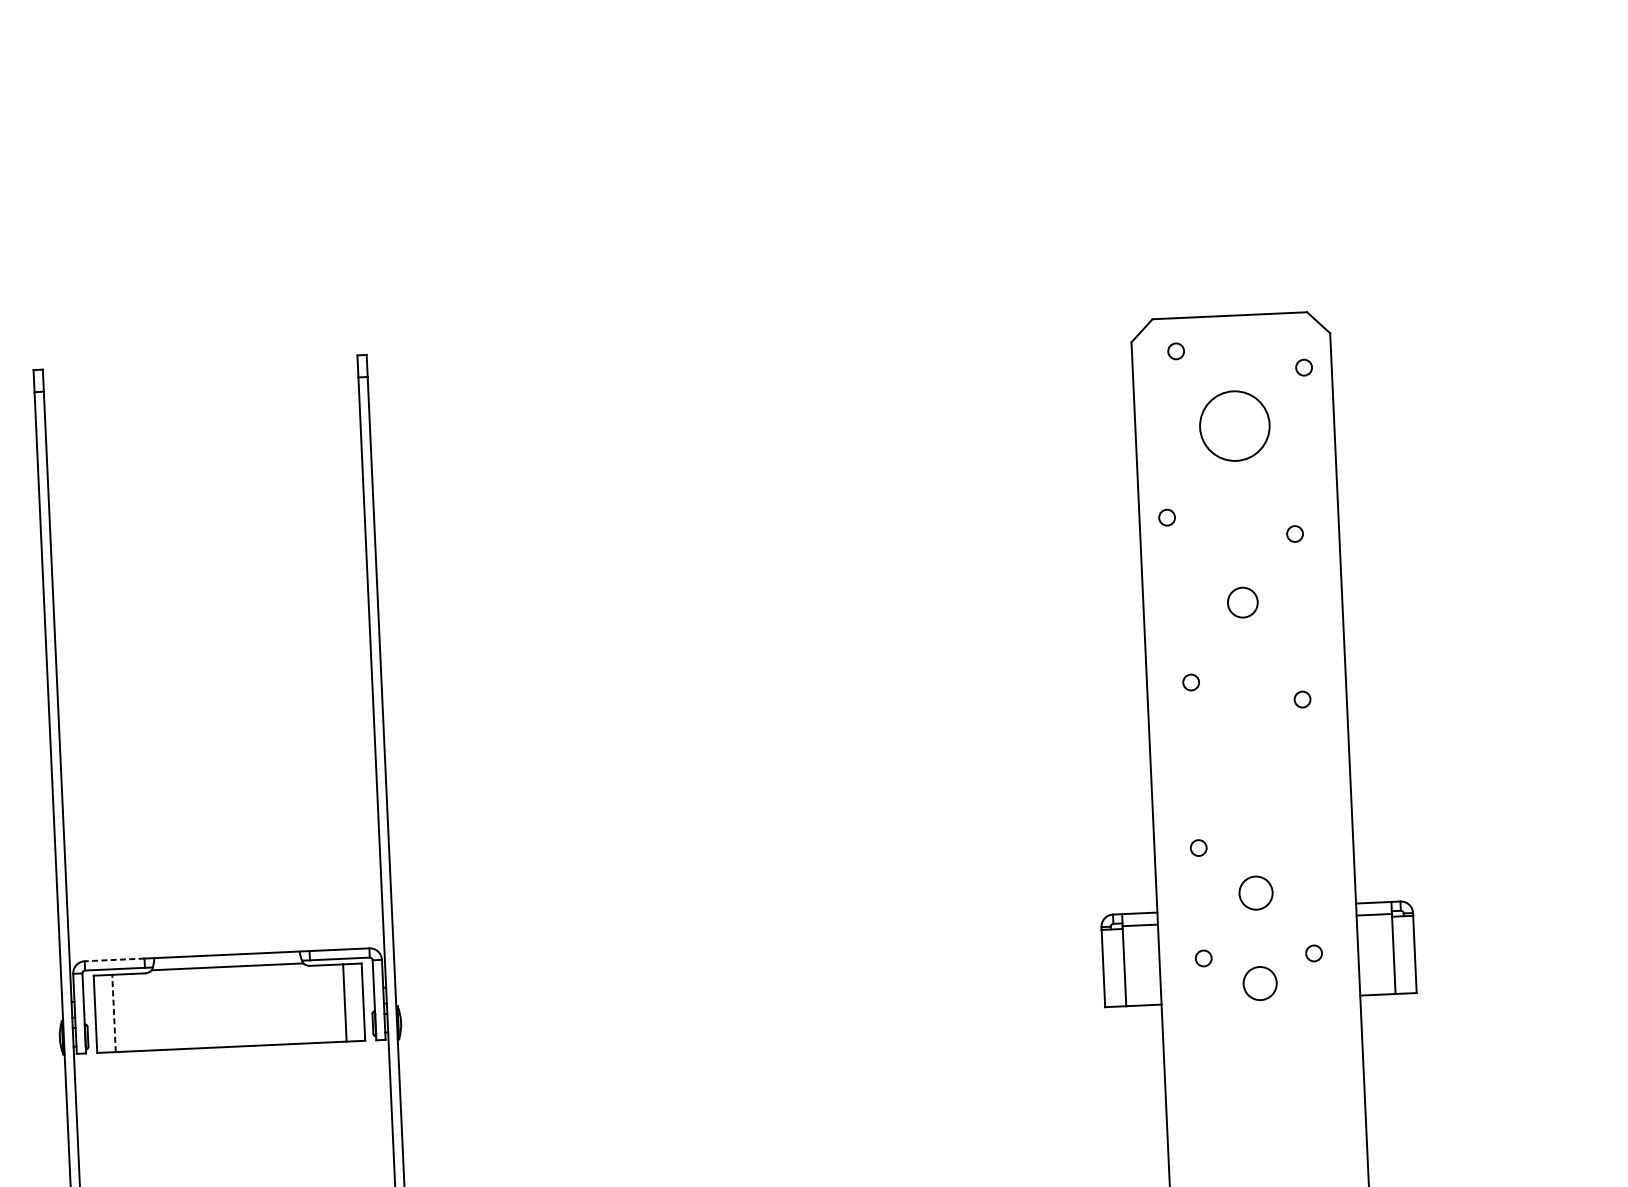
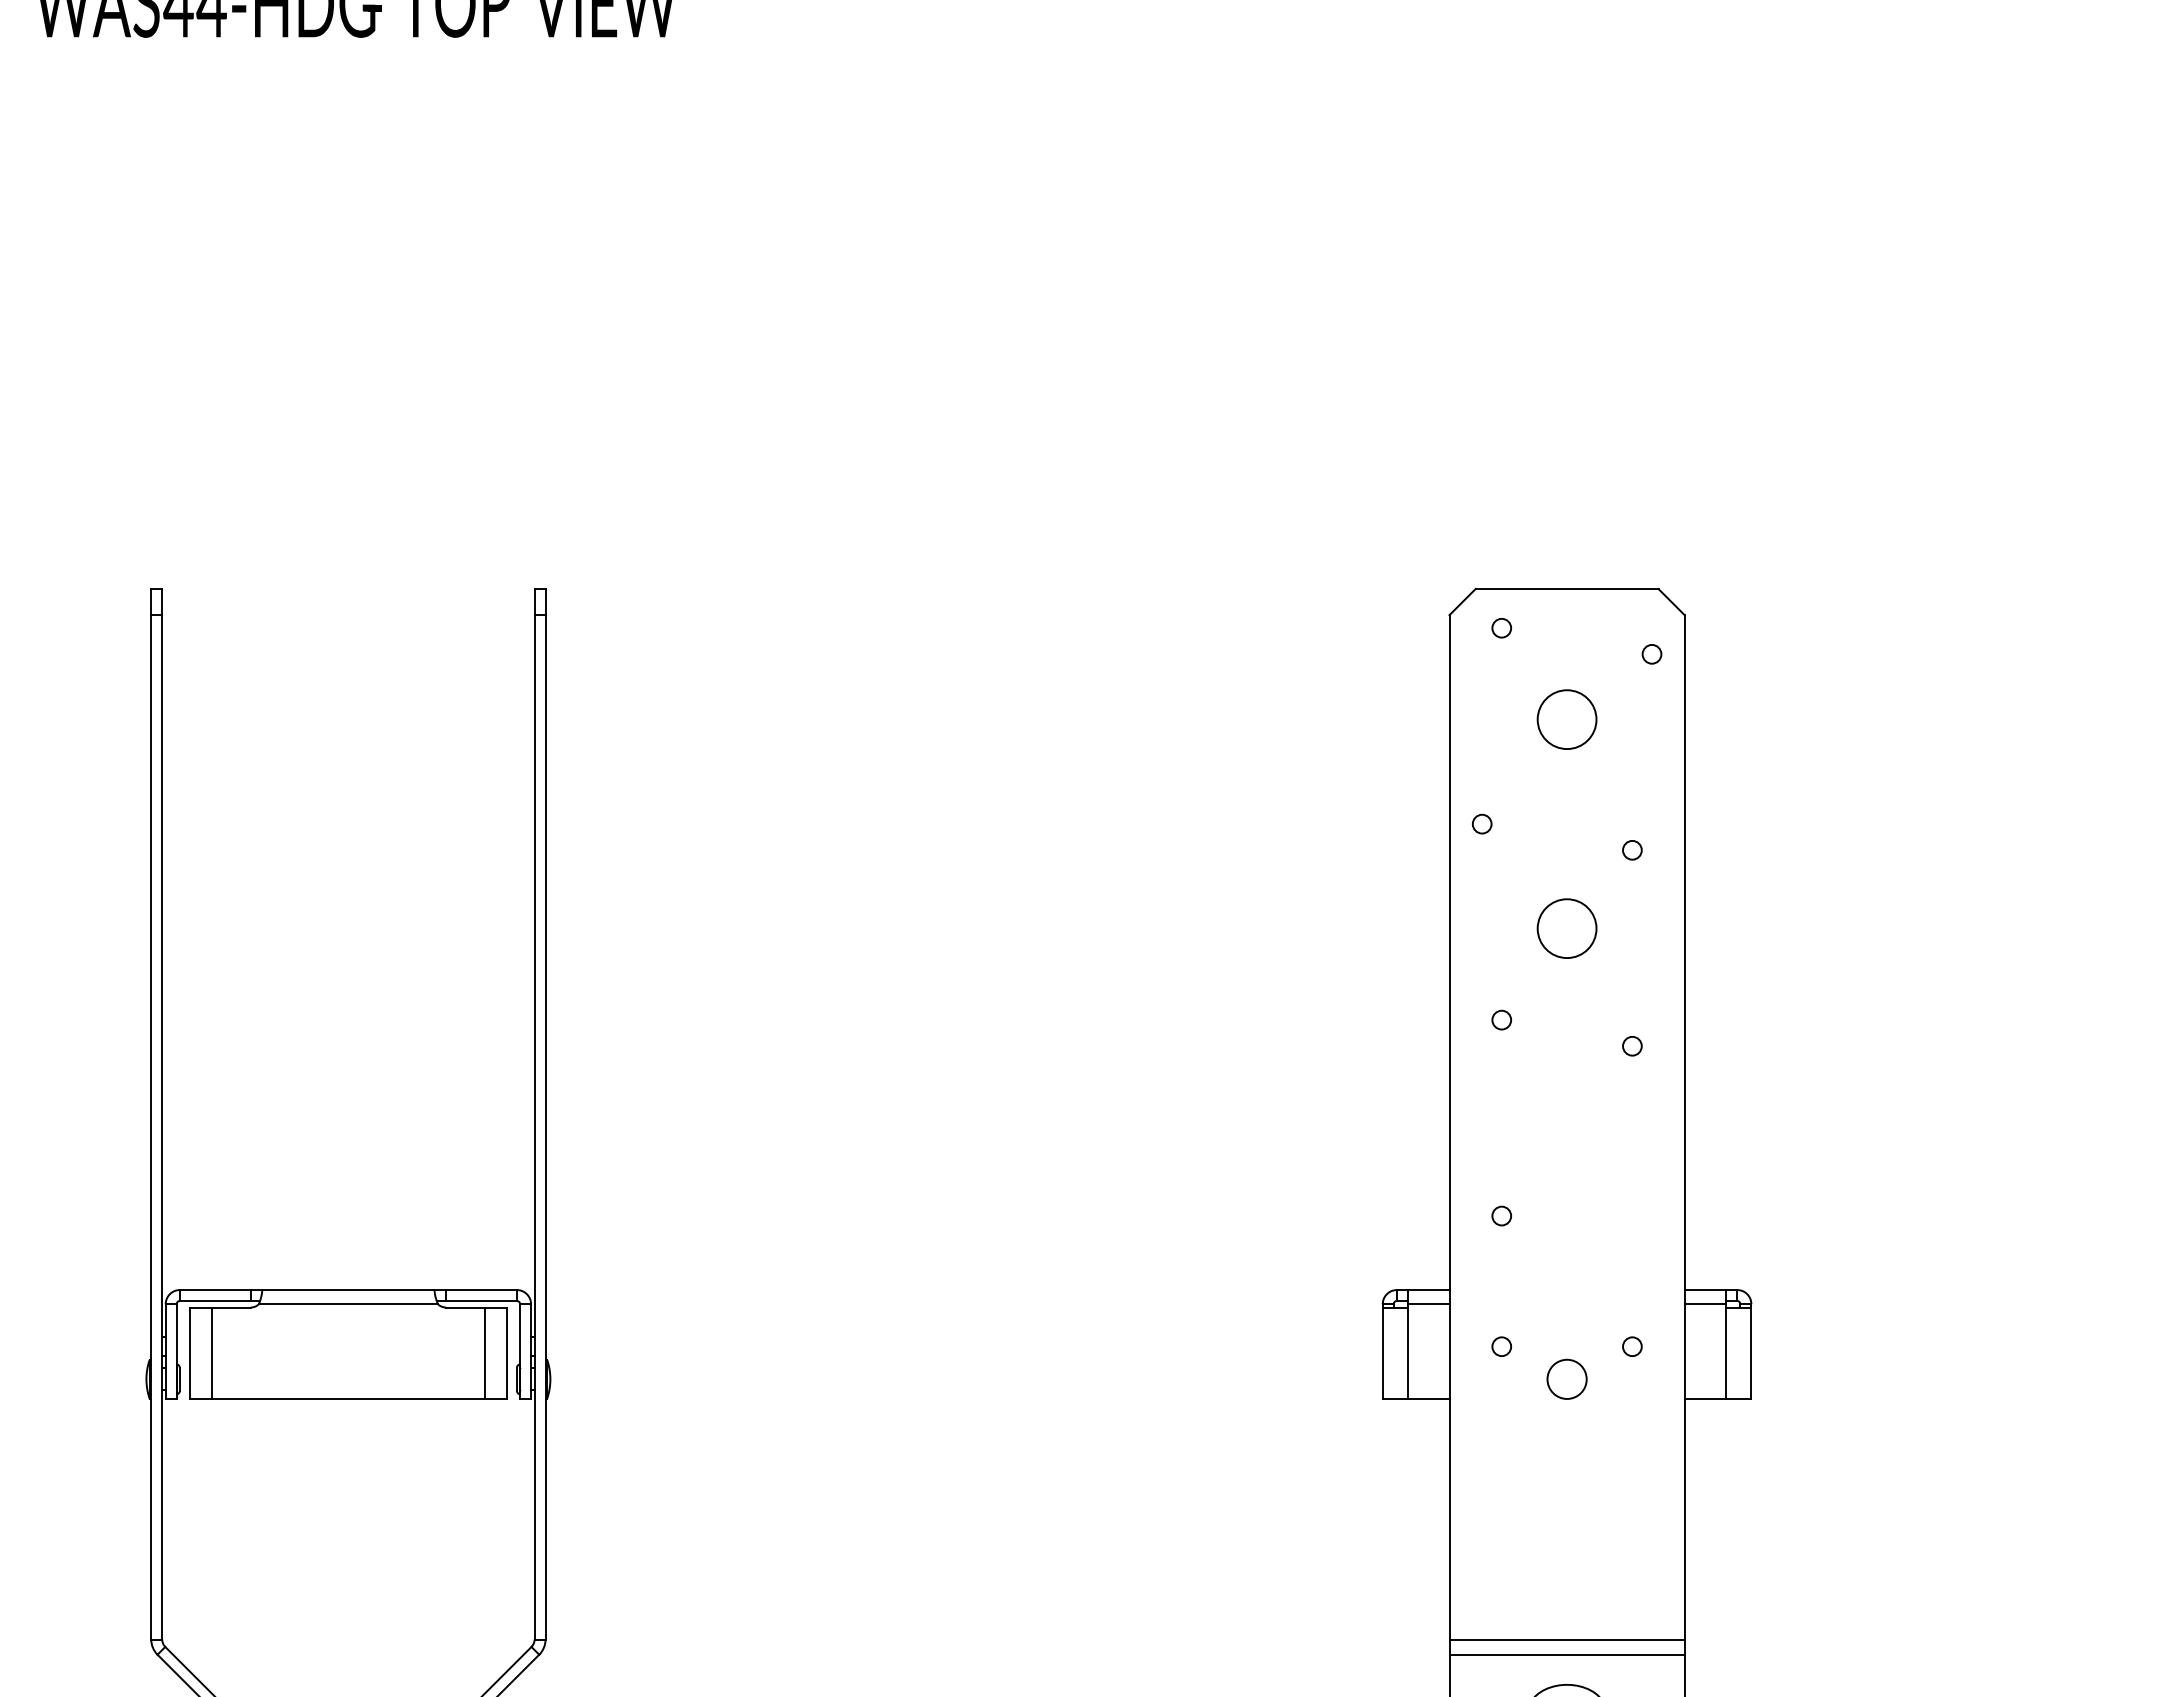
circle: (1234, 426) -> (1566, 719), size x0.71
circle: (1242, 602) -> (1566, 928), size x1.67
circle: (1255, 892) -> (1566, 1271), removed
line: (113, 960) -> (214, 1290), dashed -> solid
line: (113, 1013) -> (211, 1353), dashed -> solid

